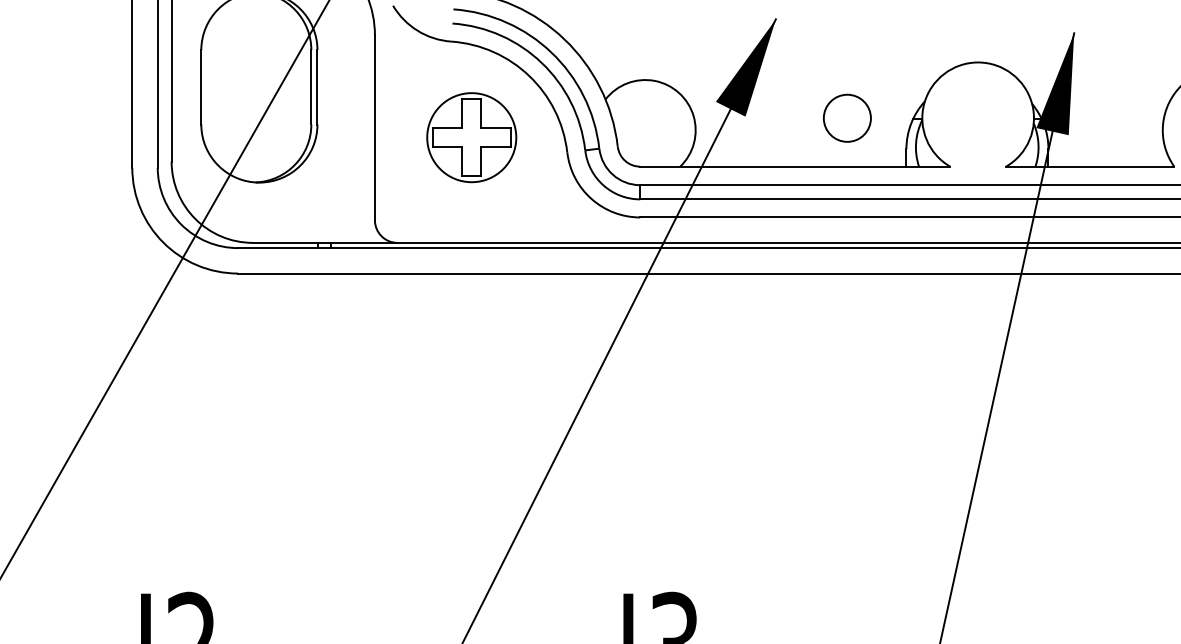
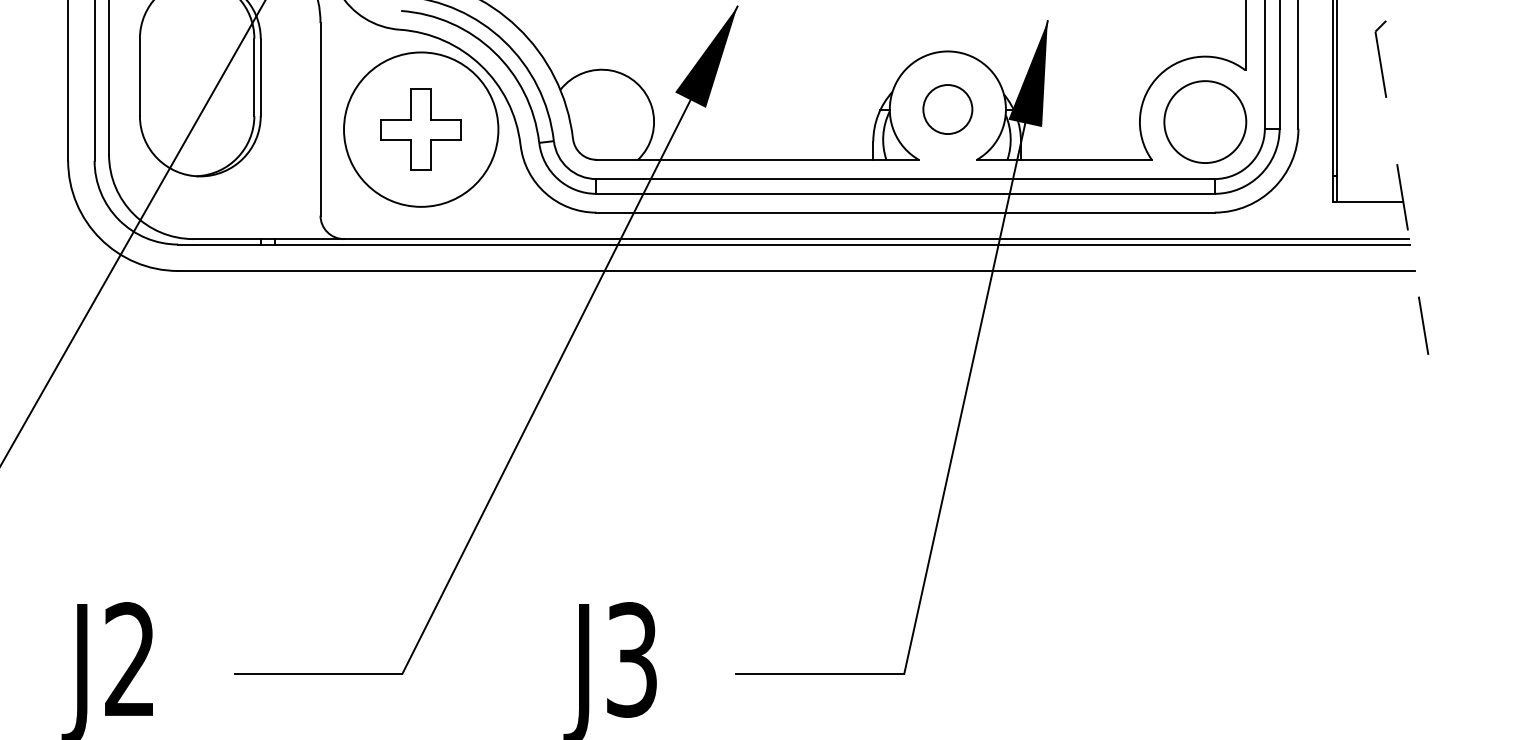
circle: (847, 118) -> (947, 109), moved
circle: (472, 137) -> (421, 129), size x1.67

